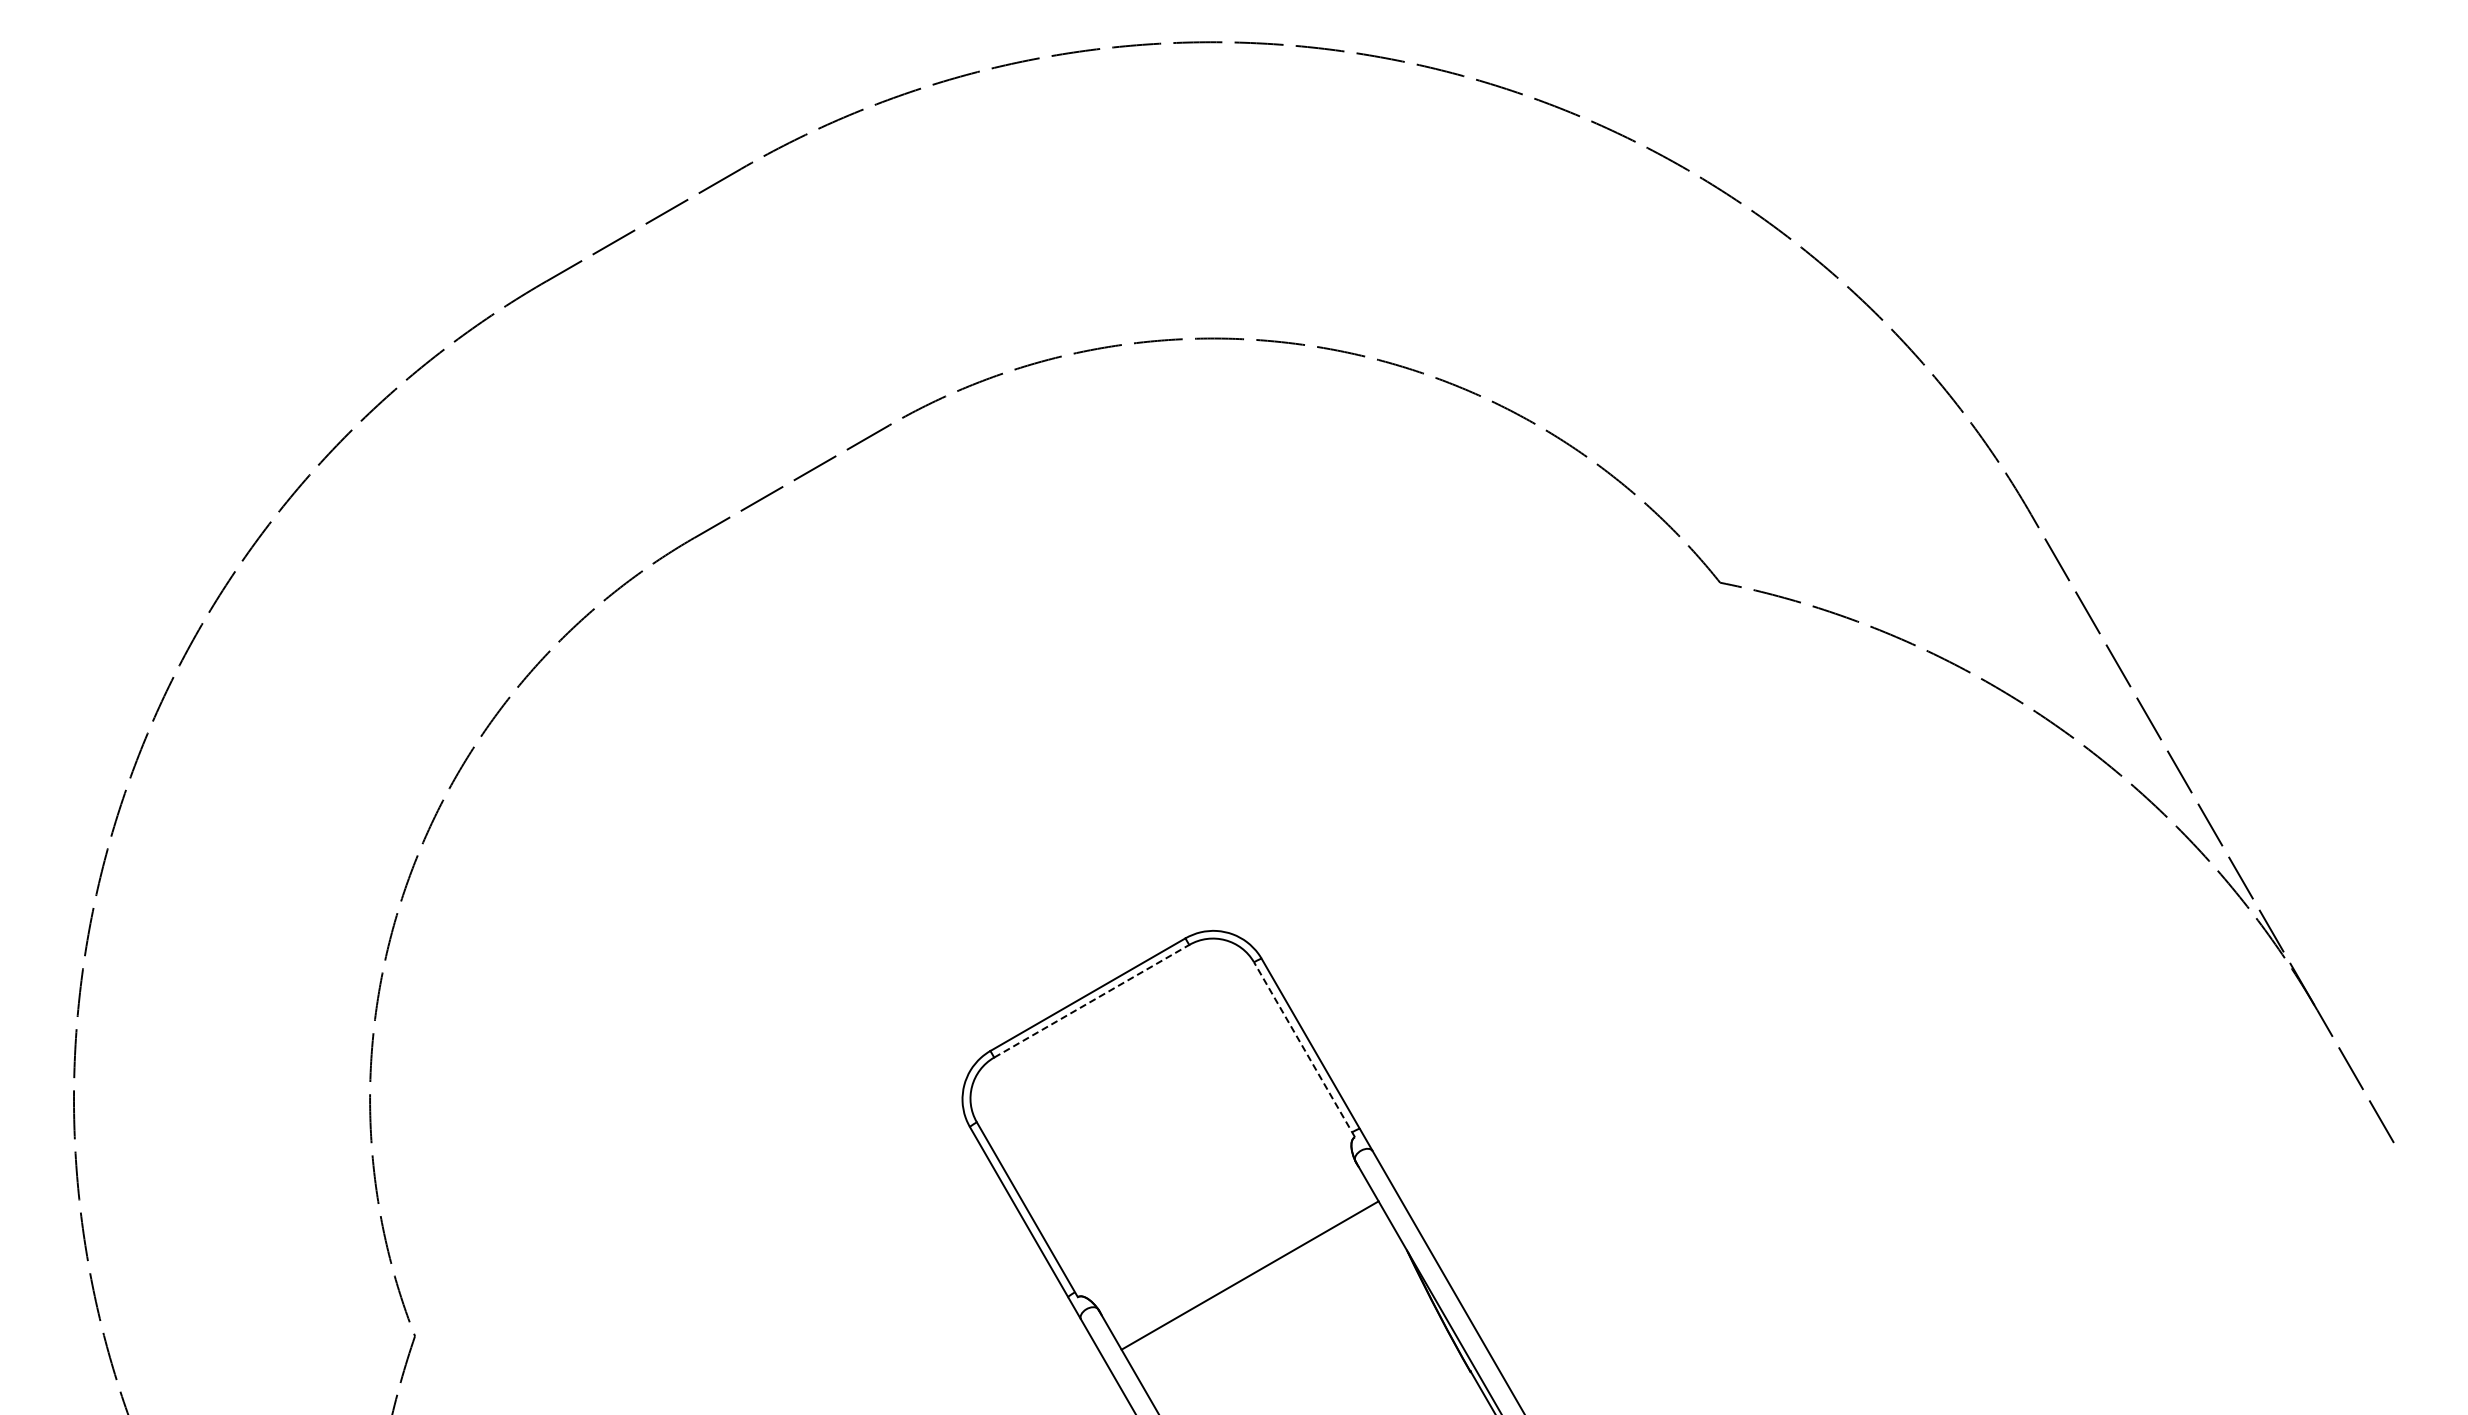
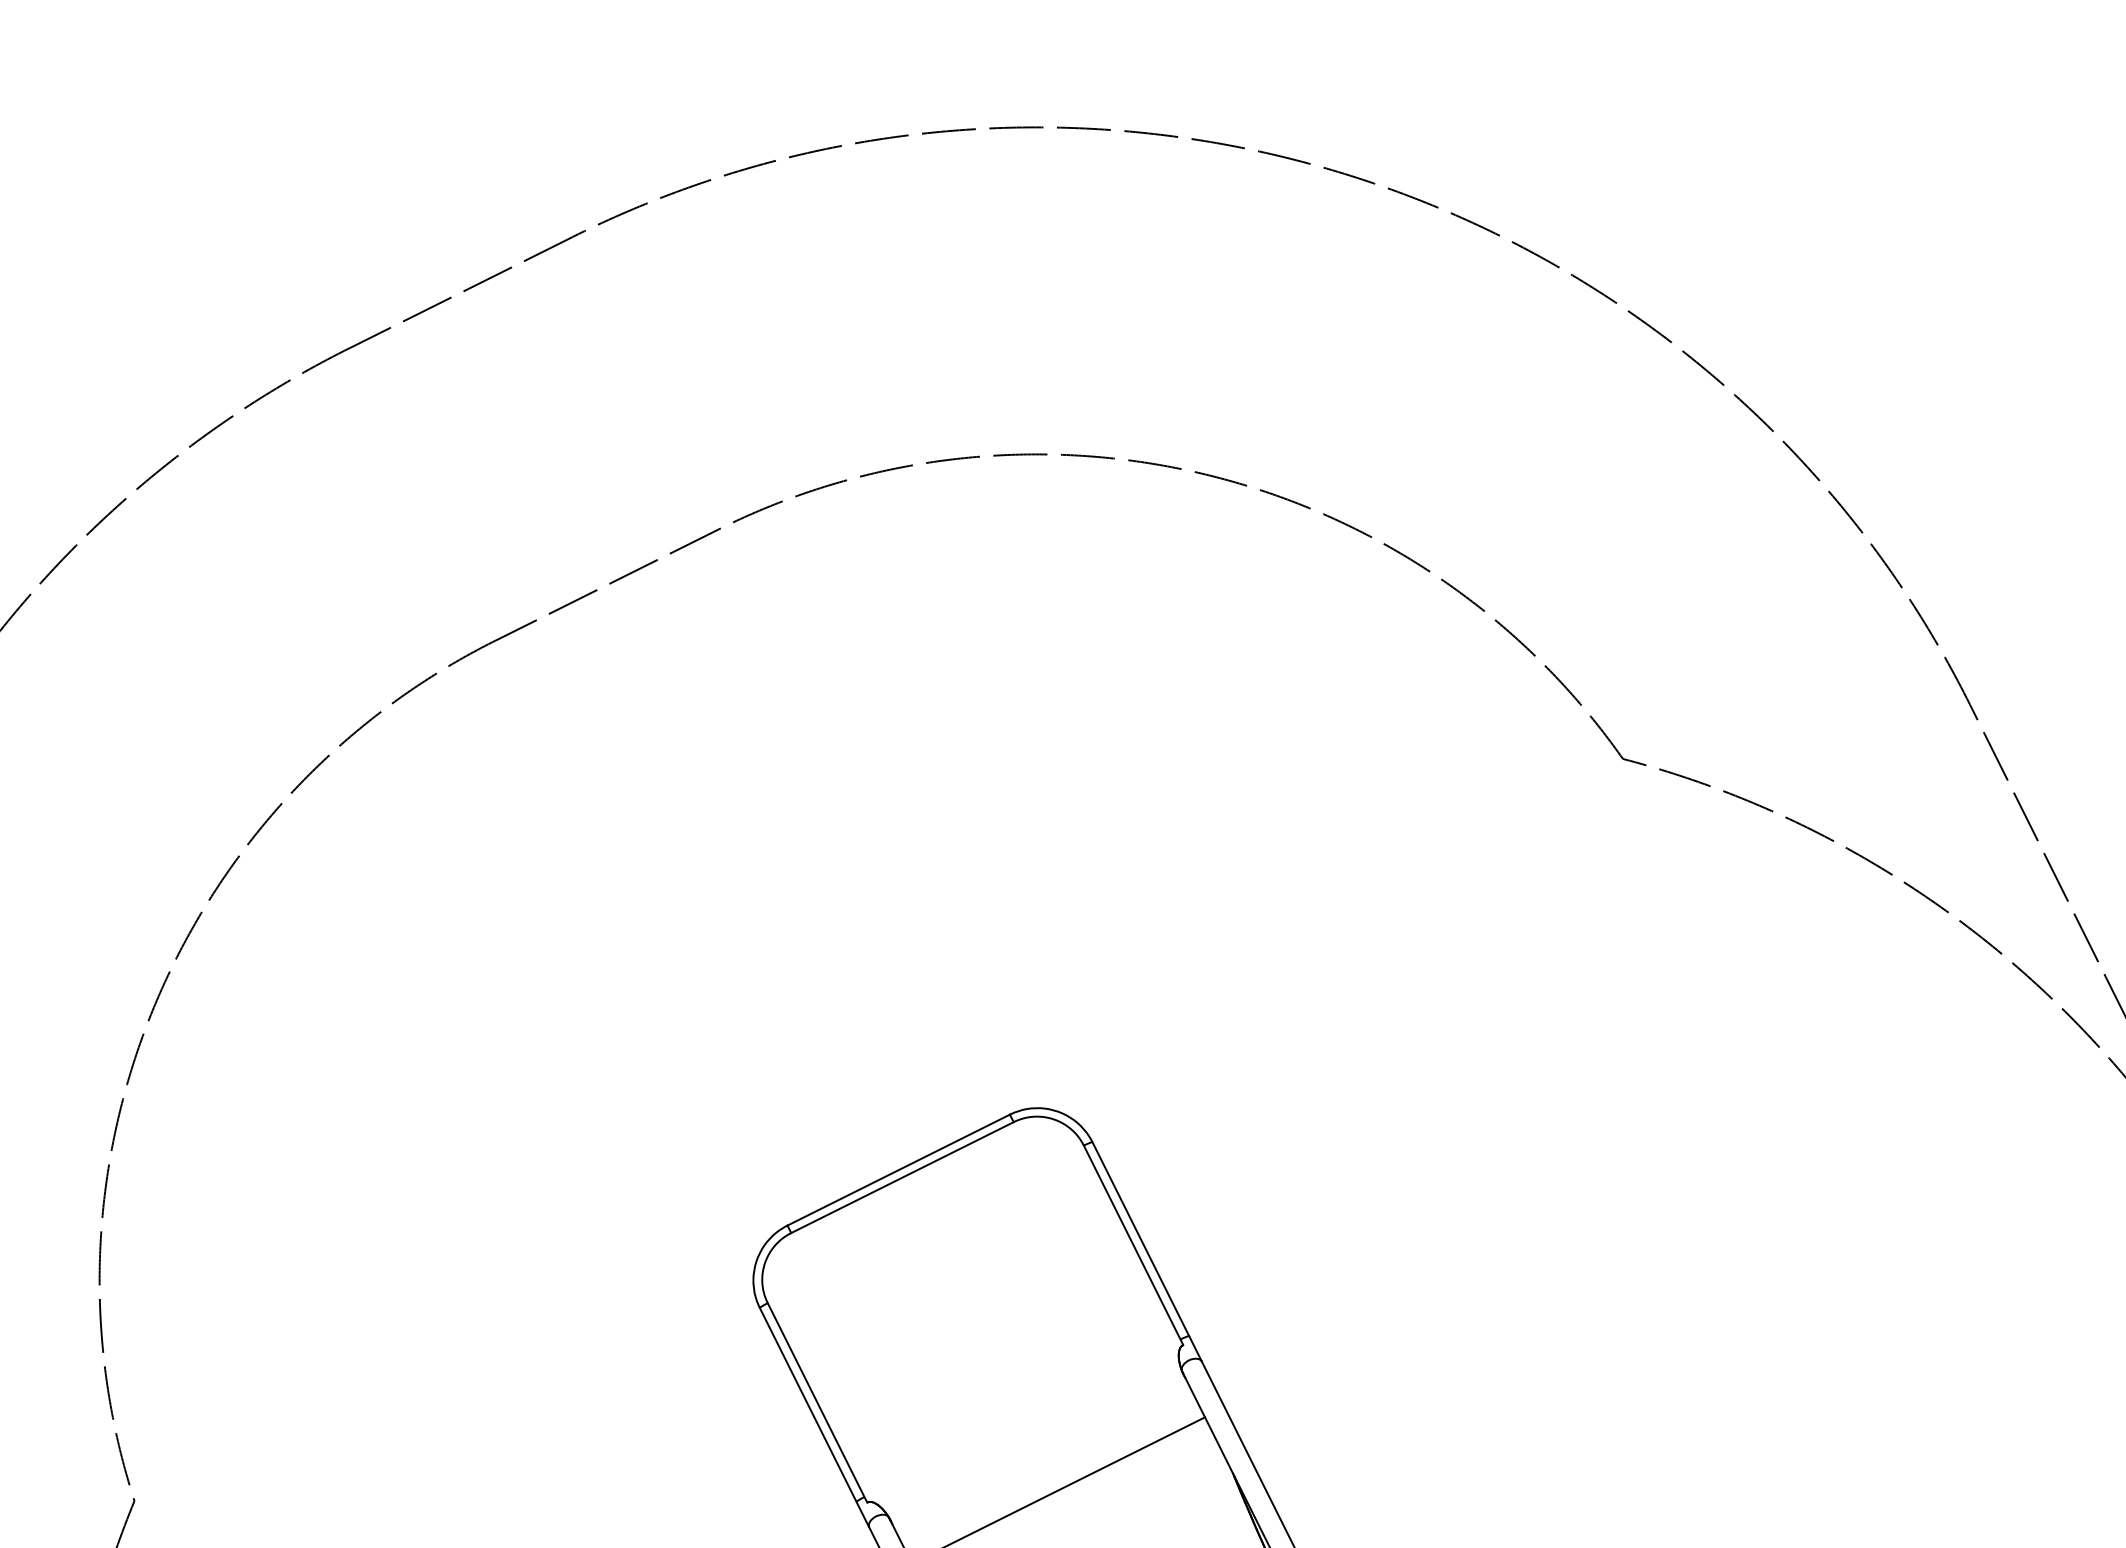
line: (1091, 1001) -> (902, 1177), dashed -> solid
line: (1304, 1049) -> (1133, 1245), dashed -> solid

